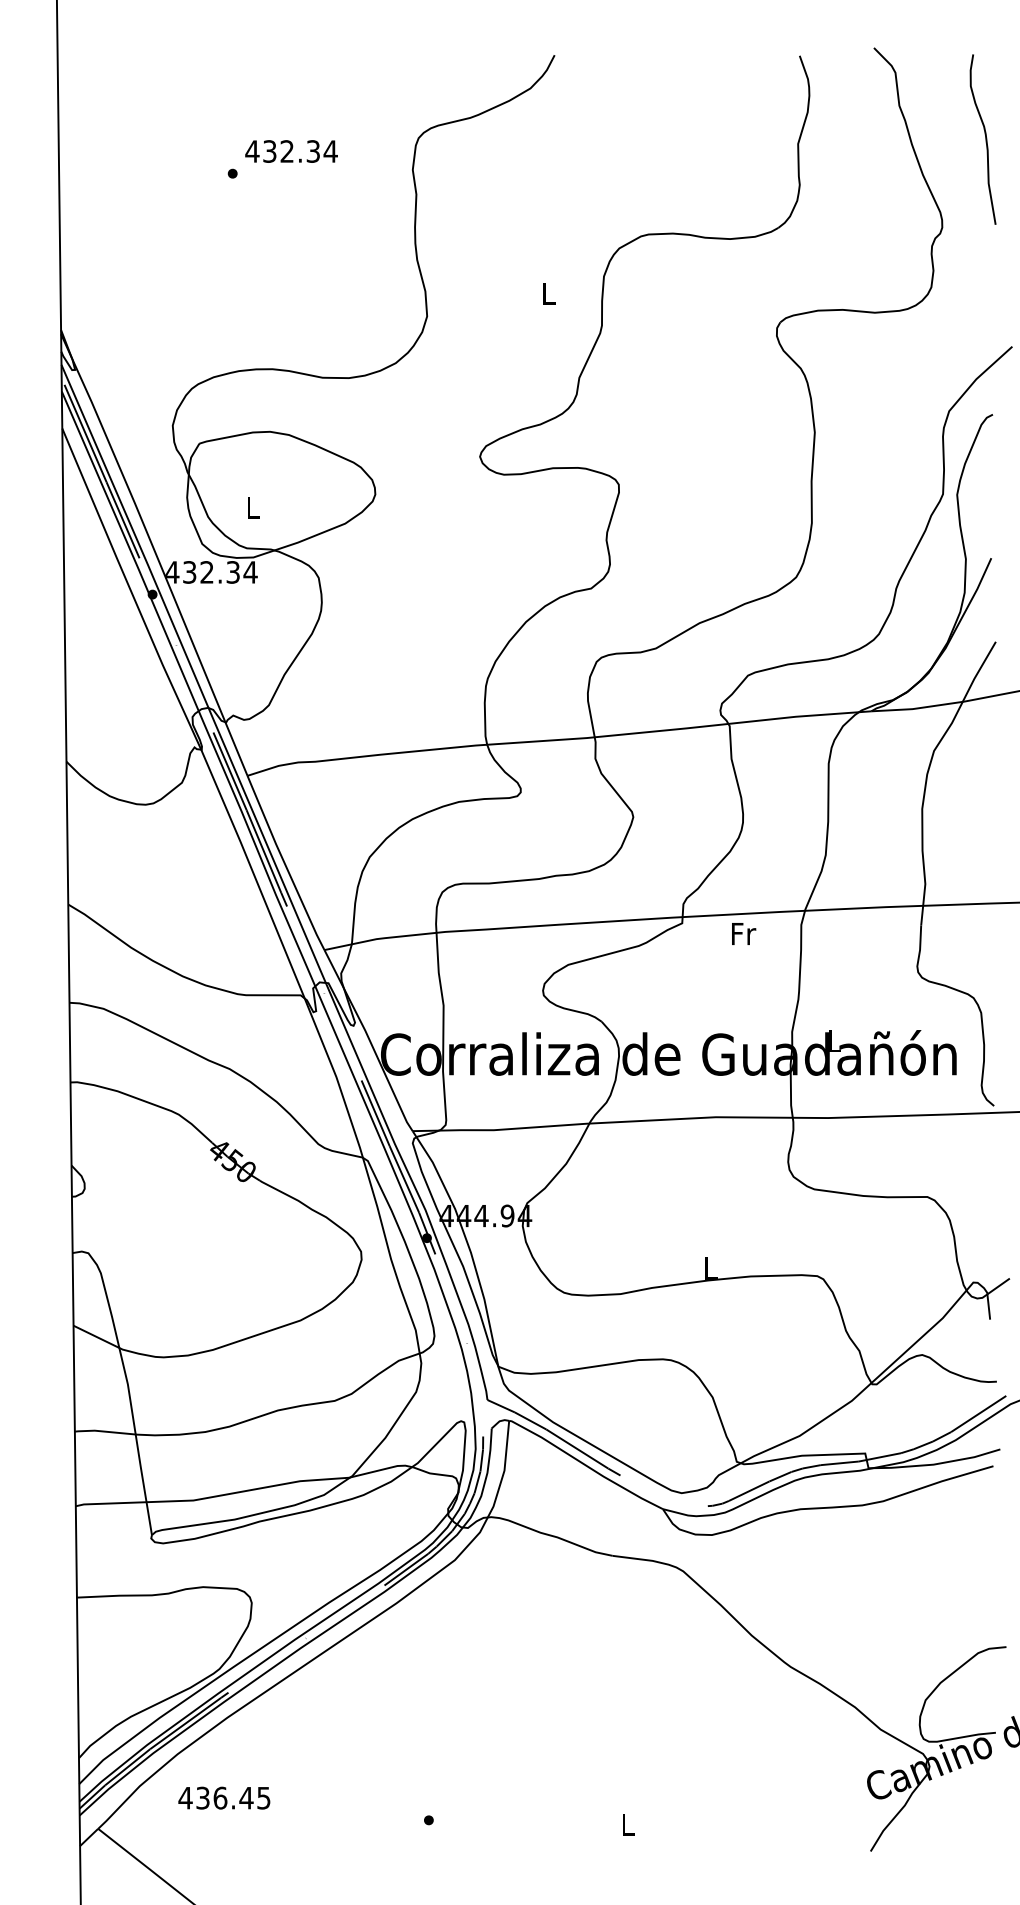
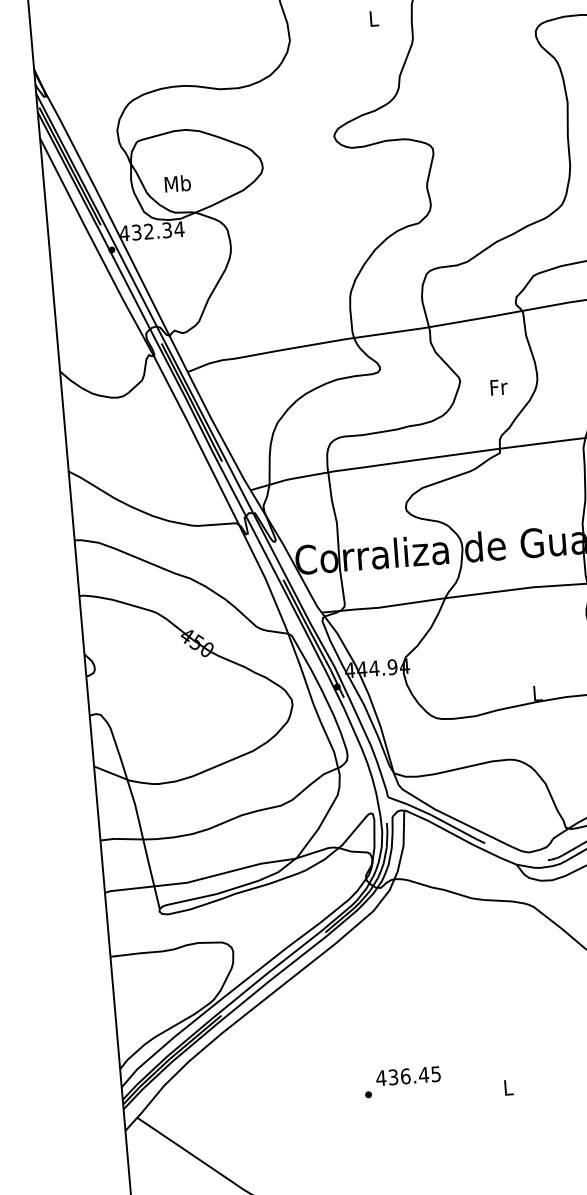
text: (252, 507) -> (177, 183), L -> Mb
text: (744, 933) -> (499, 387), moved
text: (224, 1797) -> (408, 1075), moved

